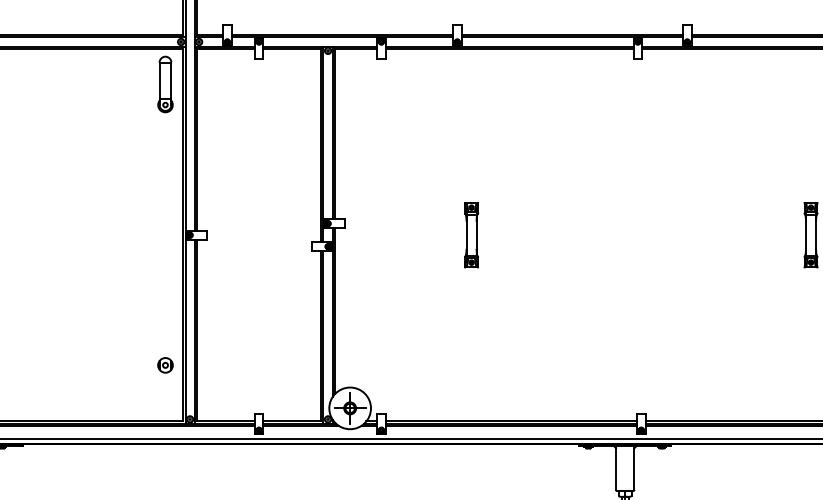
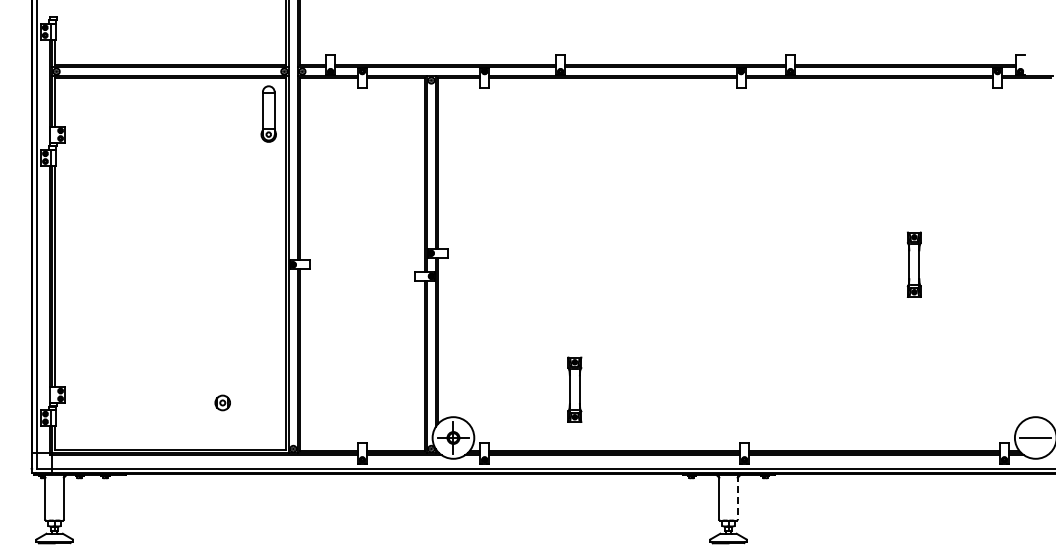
part: (471, 234) -> (574, 389), moved
part: (165, 364) -> (222, 402), moved
line: (634, 468) -> (737, 498), solid -> dashed

